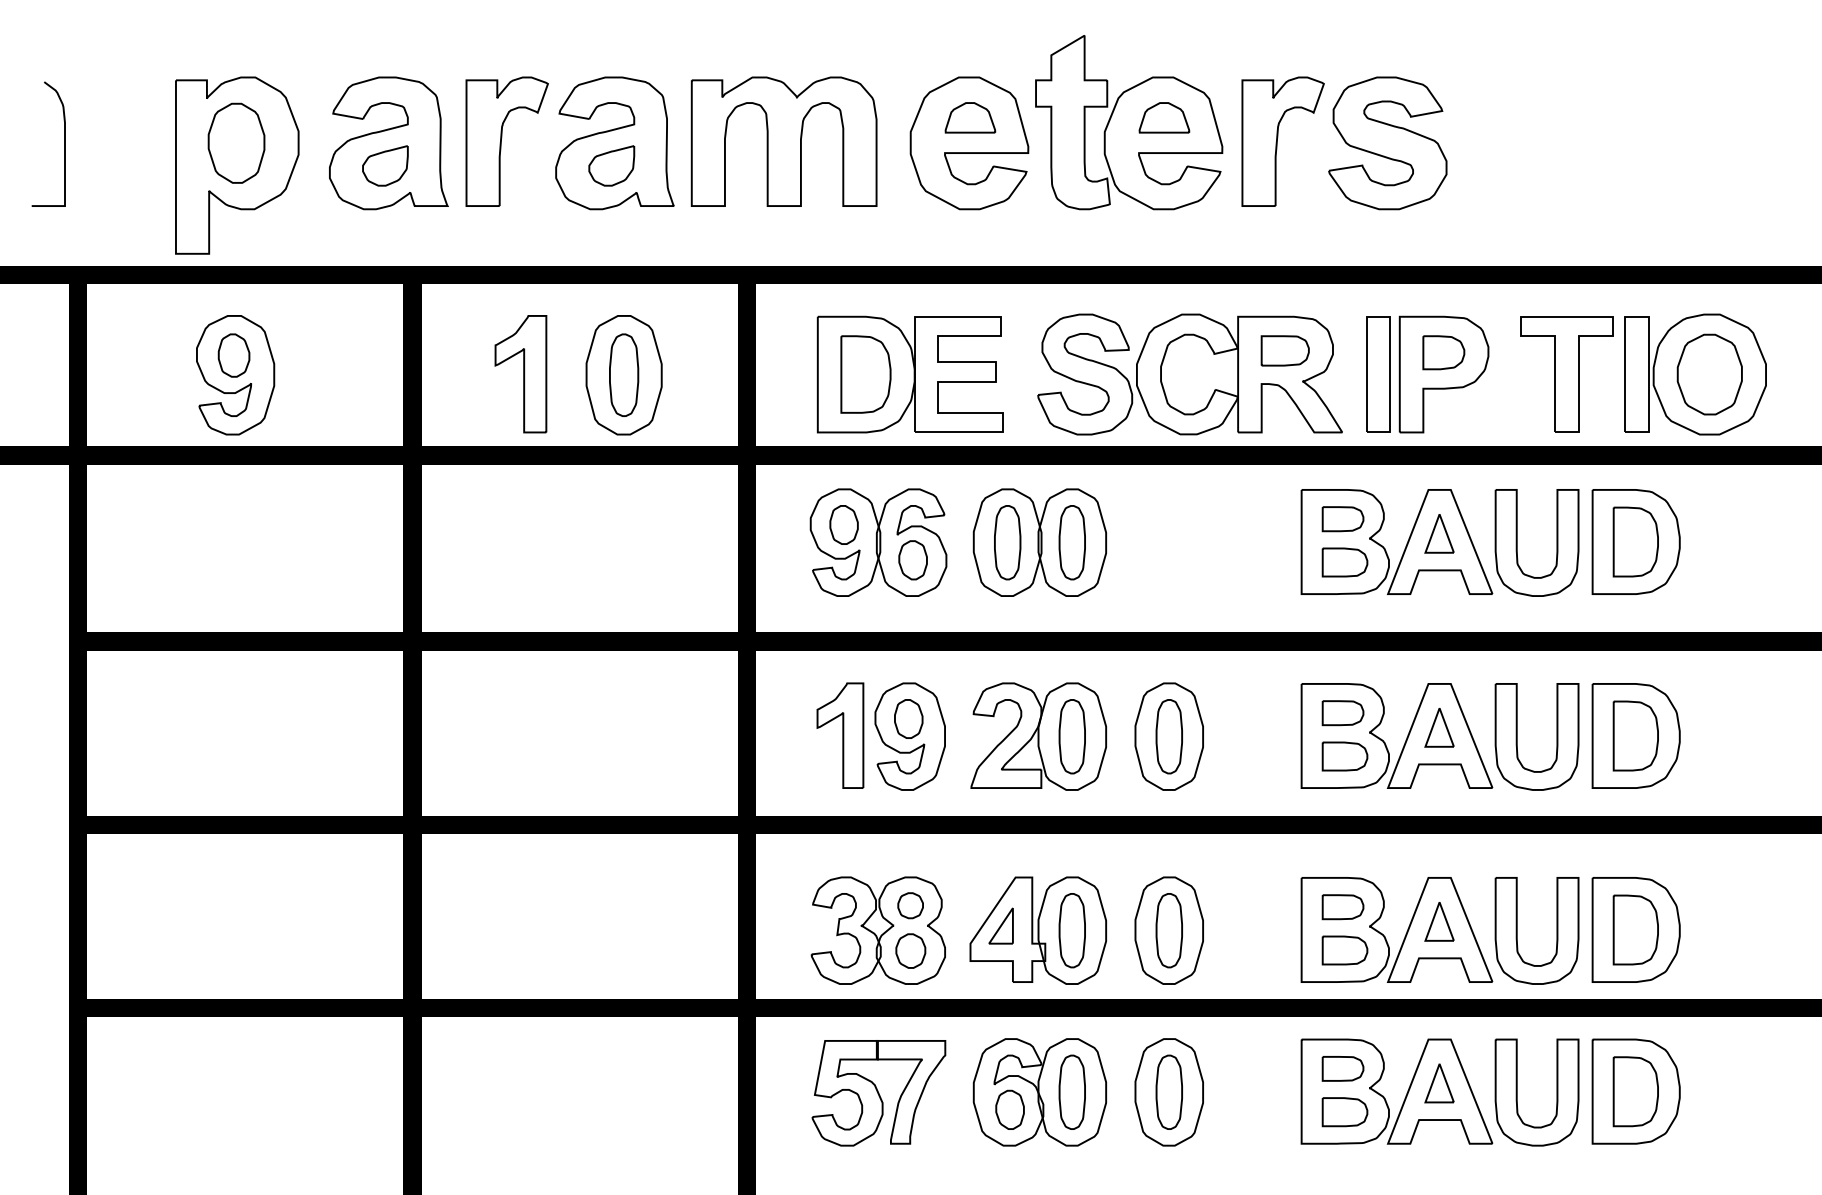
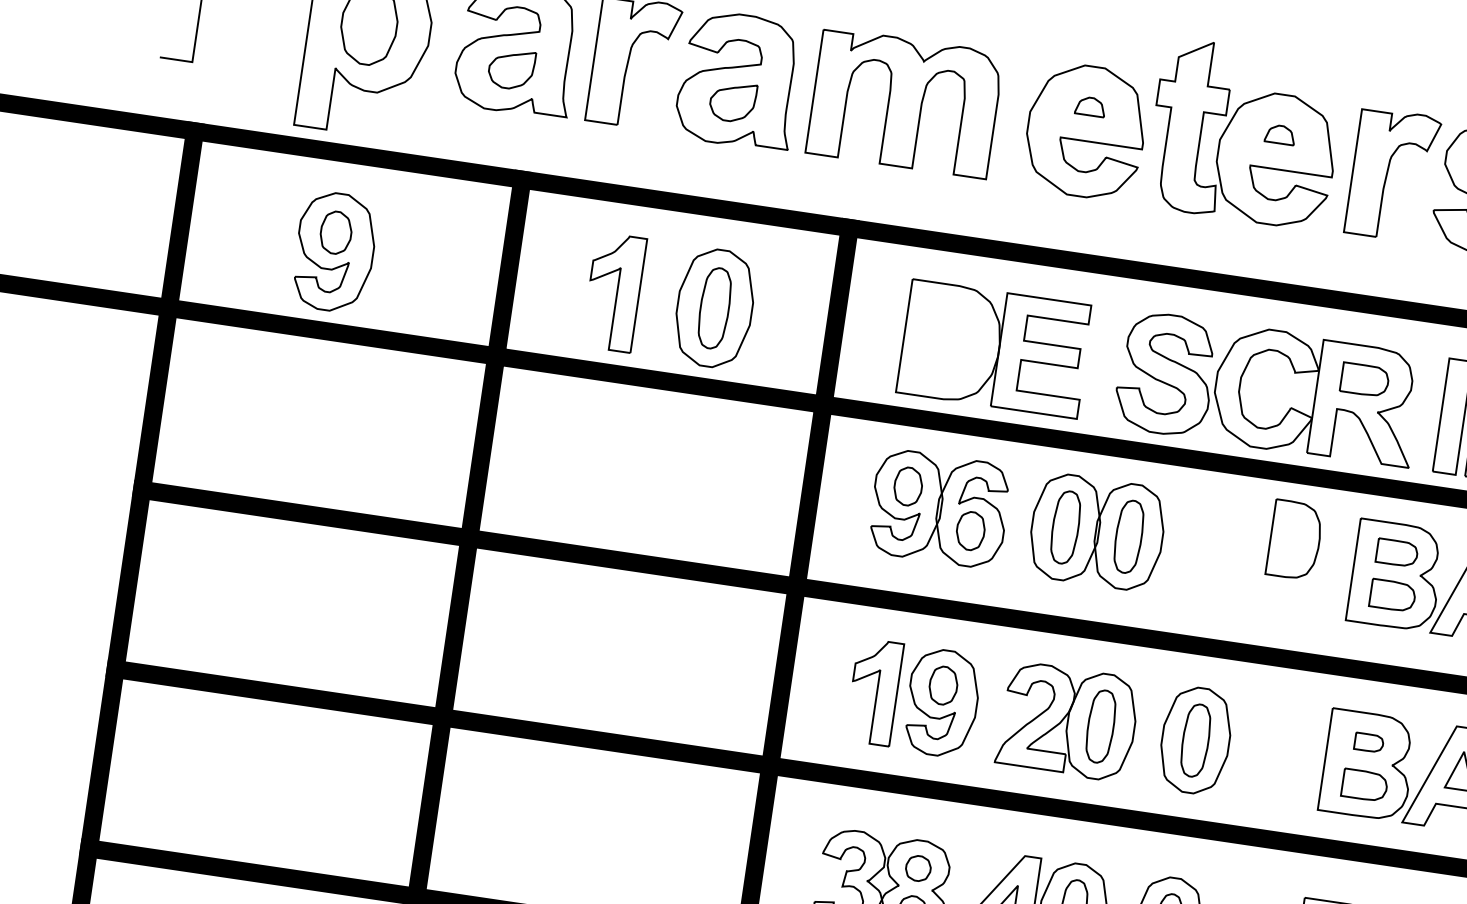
part: (970, 117) -> (1090, 106), size x0.6
part: (1164, 117) -> (1280, 134), size x0.6
part: (865, 374) -> (1294, 540), moved
part: (1342, 713) -> (1368, 742), size x0.7

